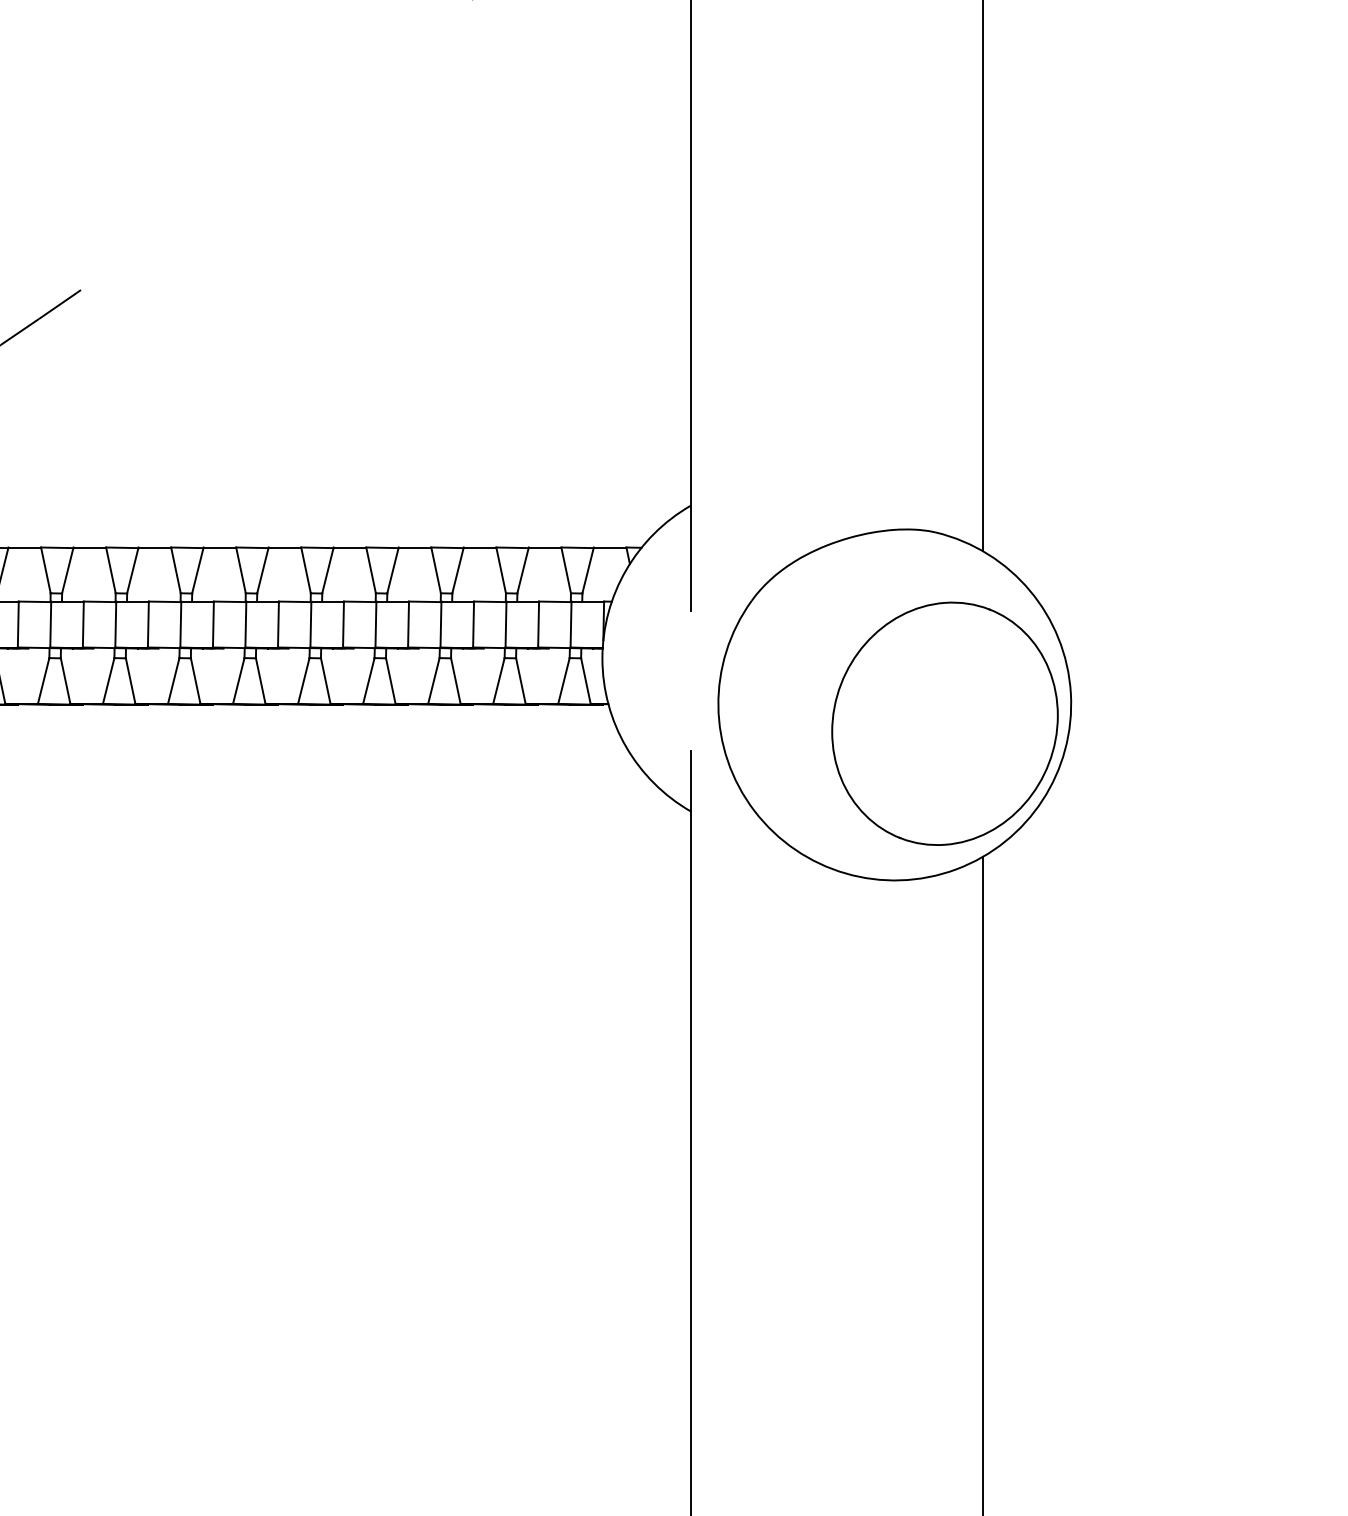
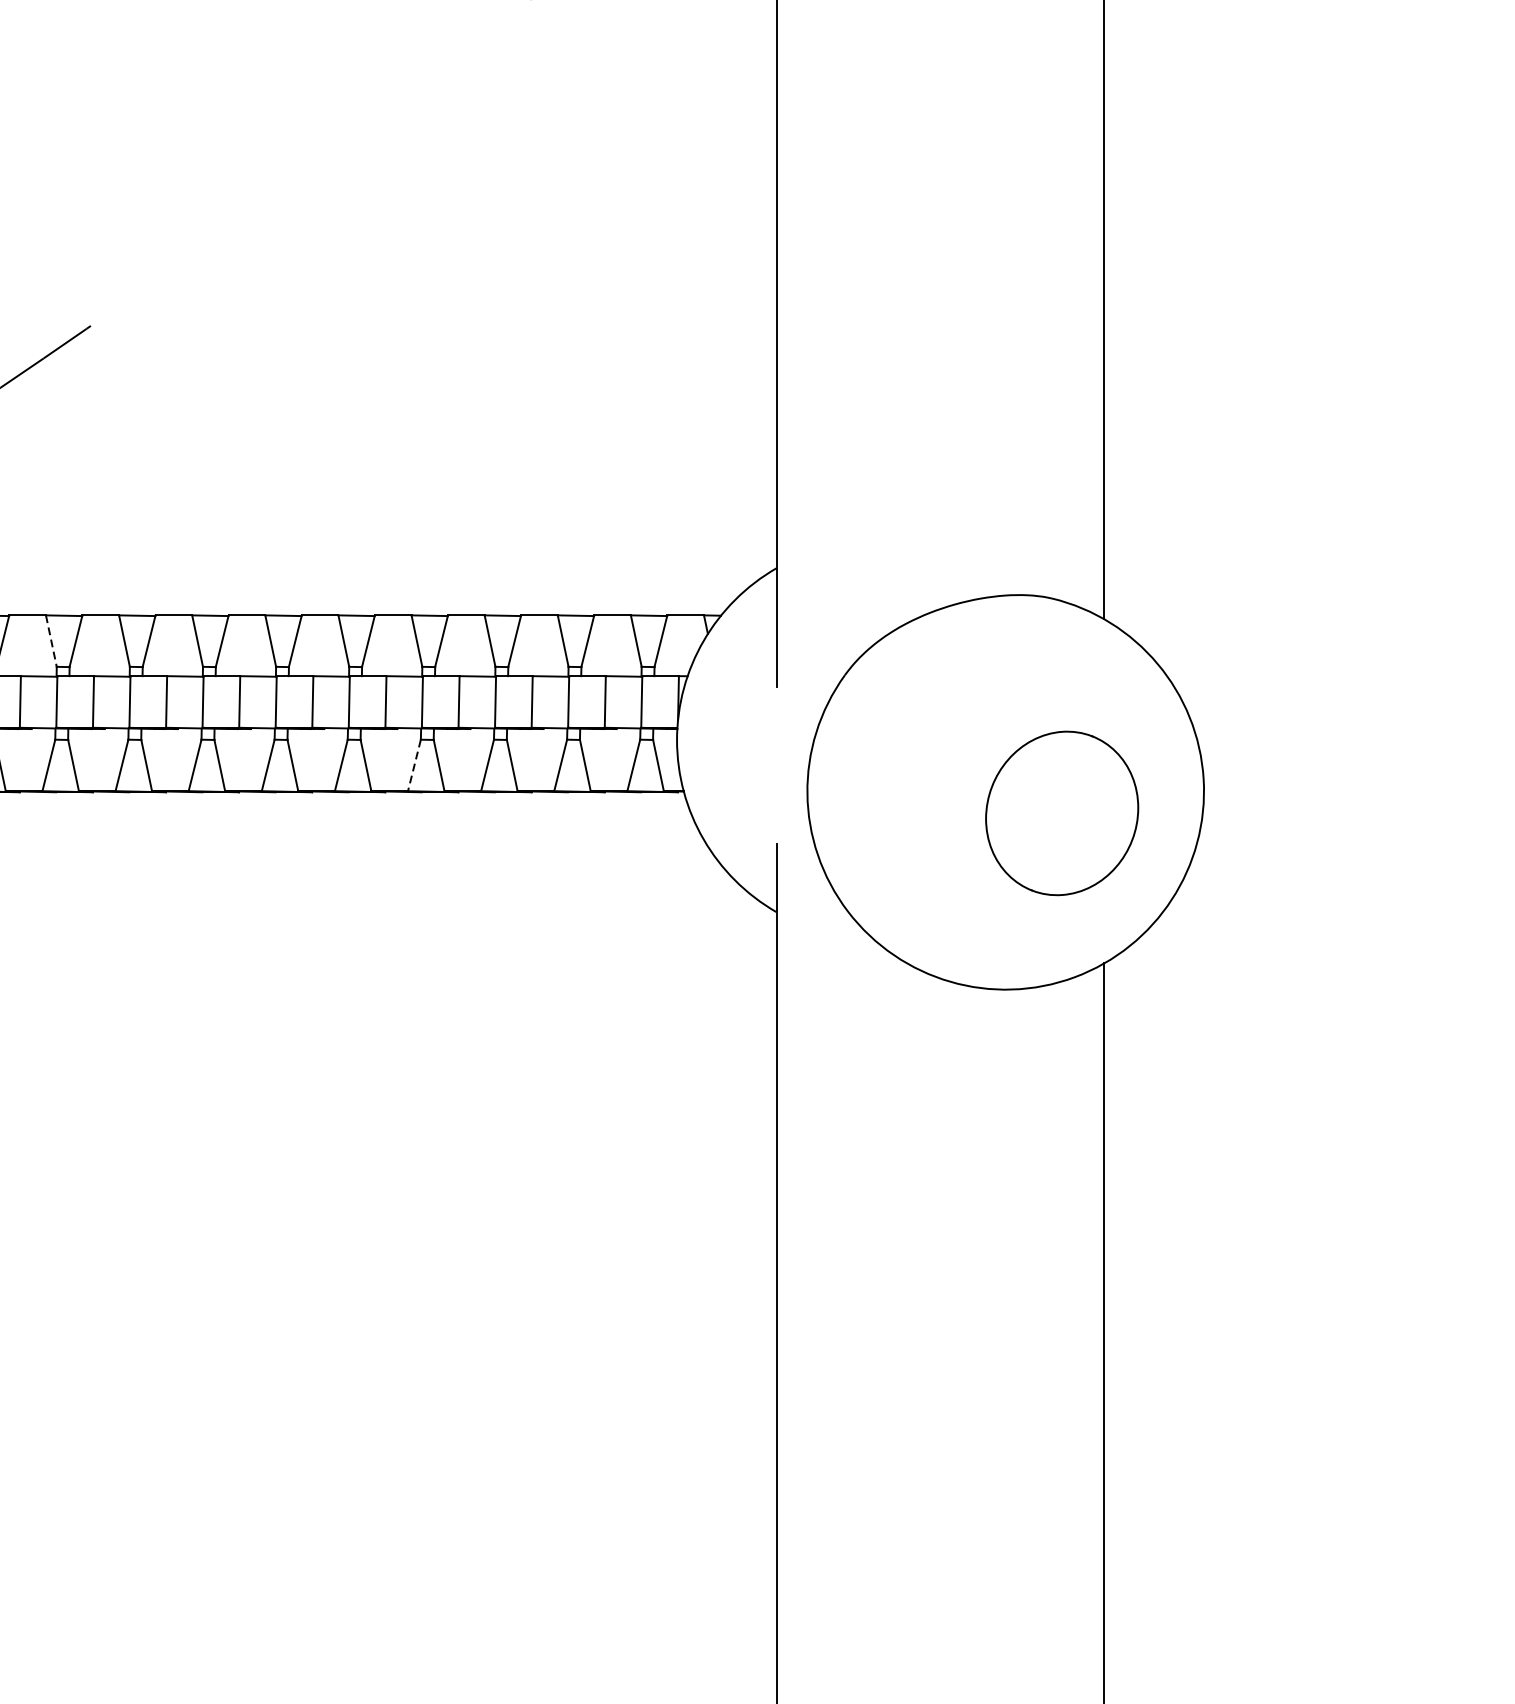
line: (45, 570) -> (50, 641), solid -> dashed
line: (368, 681) -> (414, 765), solid -> dashed
part: (944, 723) -> (1061, 813), size x0.6

